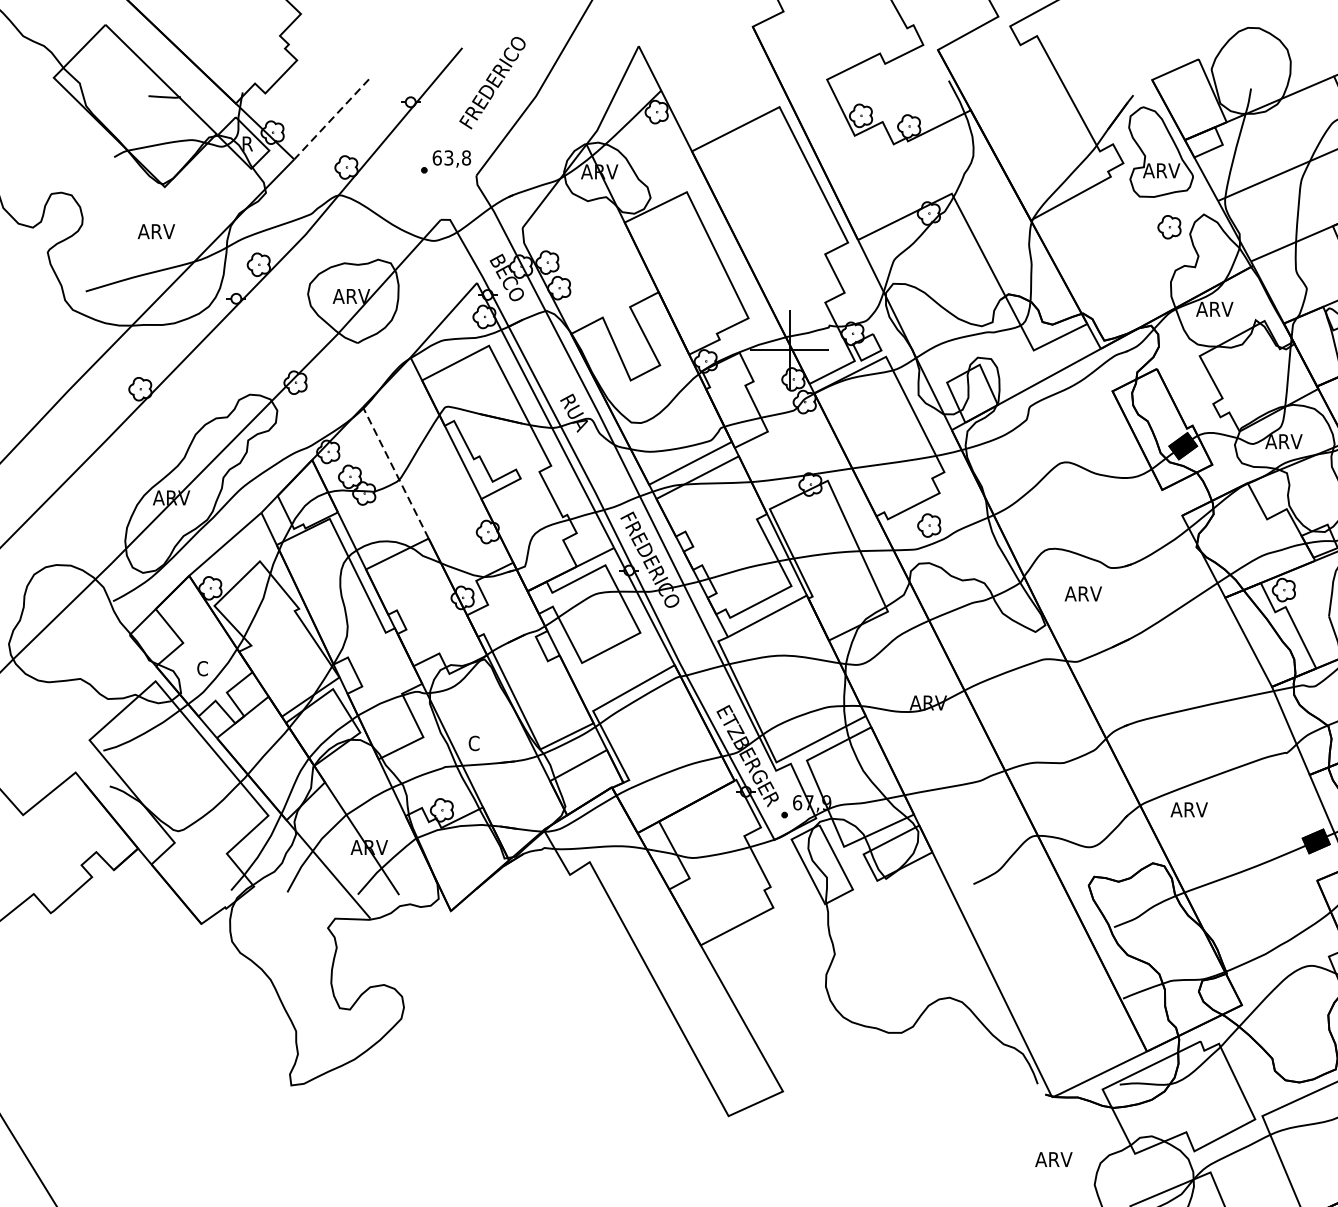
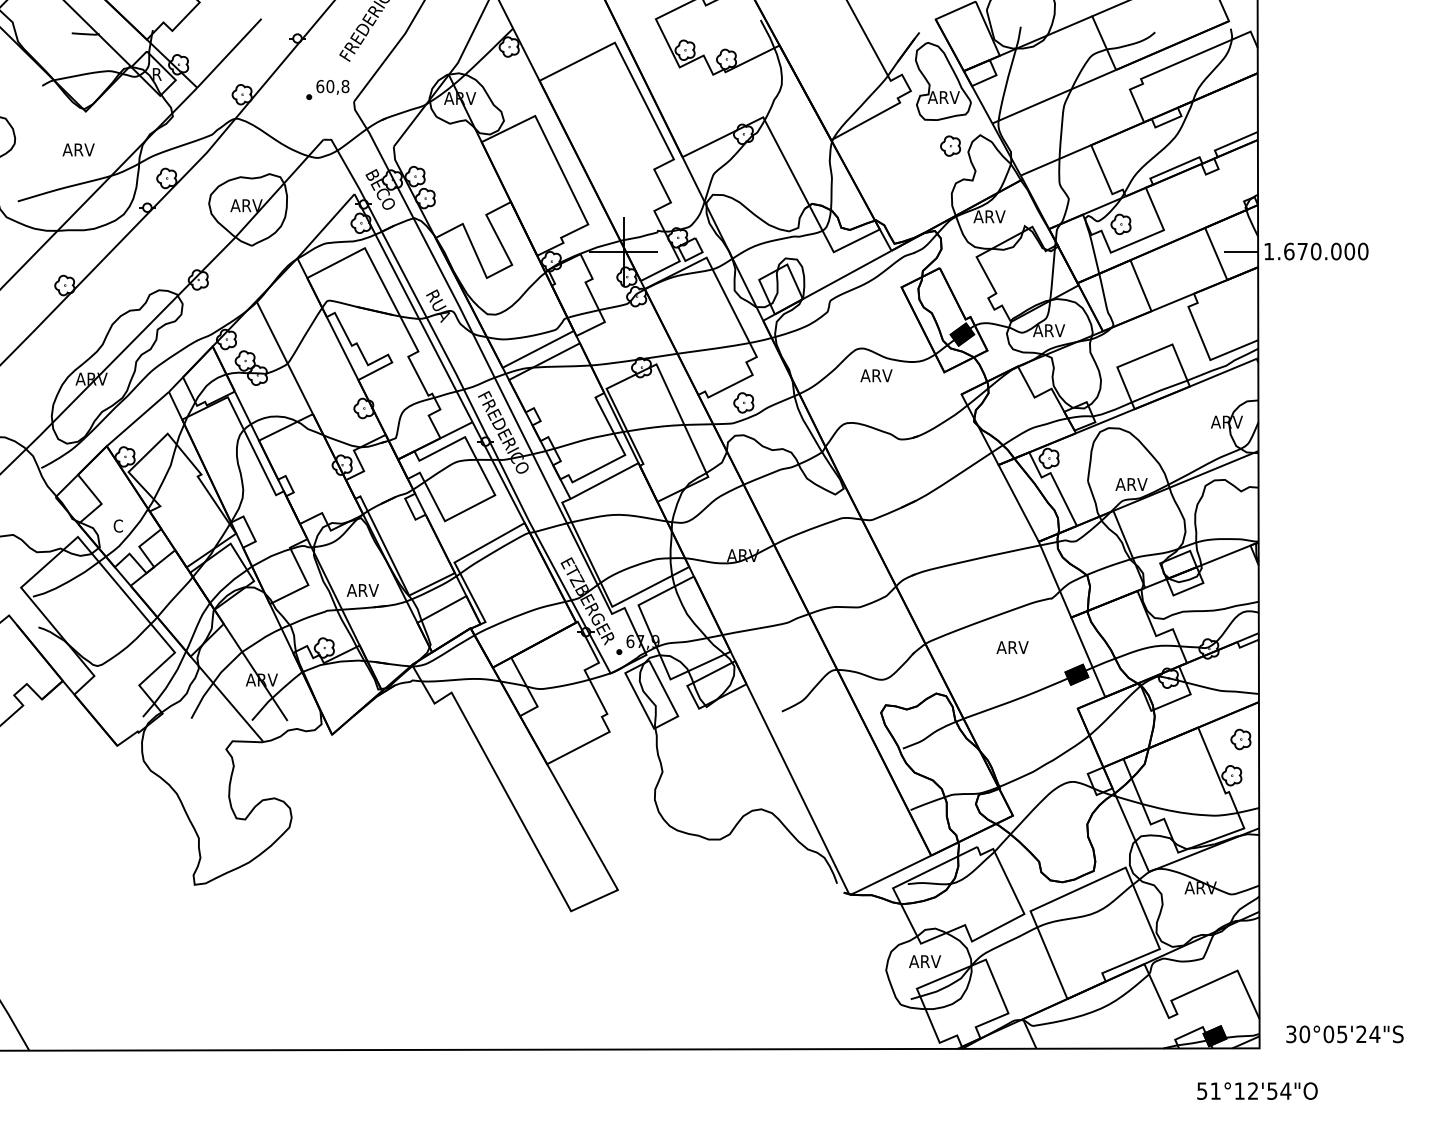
line: (331, 119) -> (229, 53), dashed -> solid
text: (449, 157) -> (330, 86), 63,8 -> 60,8
line: (395, 472) -> (284, 357), dashed -> solid
text: (1083, 593) -> (876, 375), moved
text: (486, 743) -> (362, 590), C -> ARV
text: (1189, 809) -> (1012, 647), moved
text: (1054, 1159) -> (925, 961), moved

